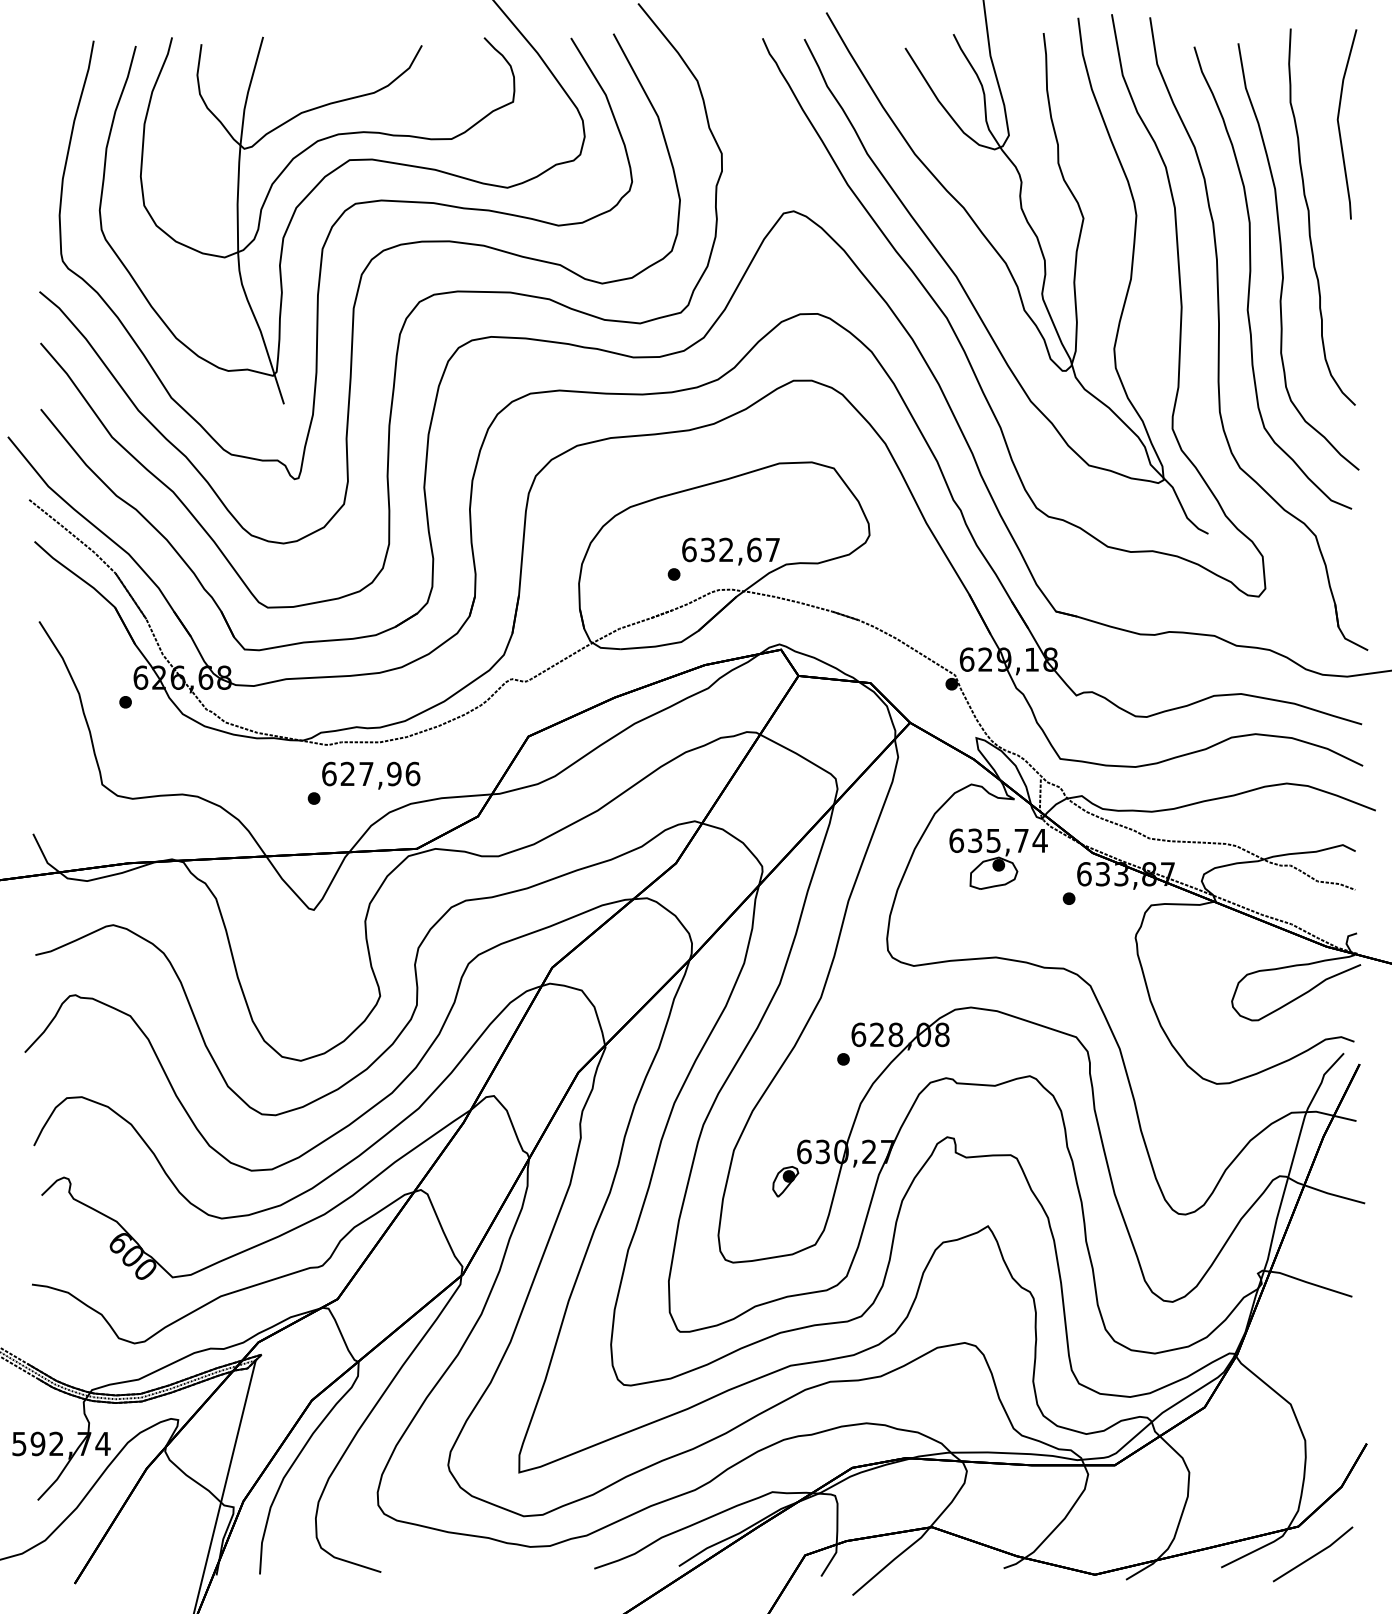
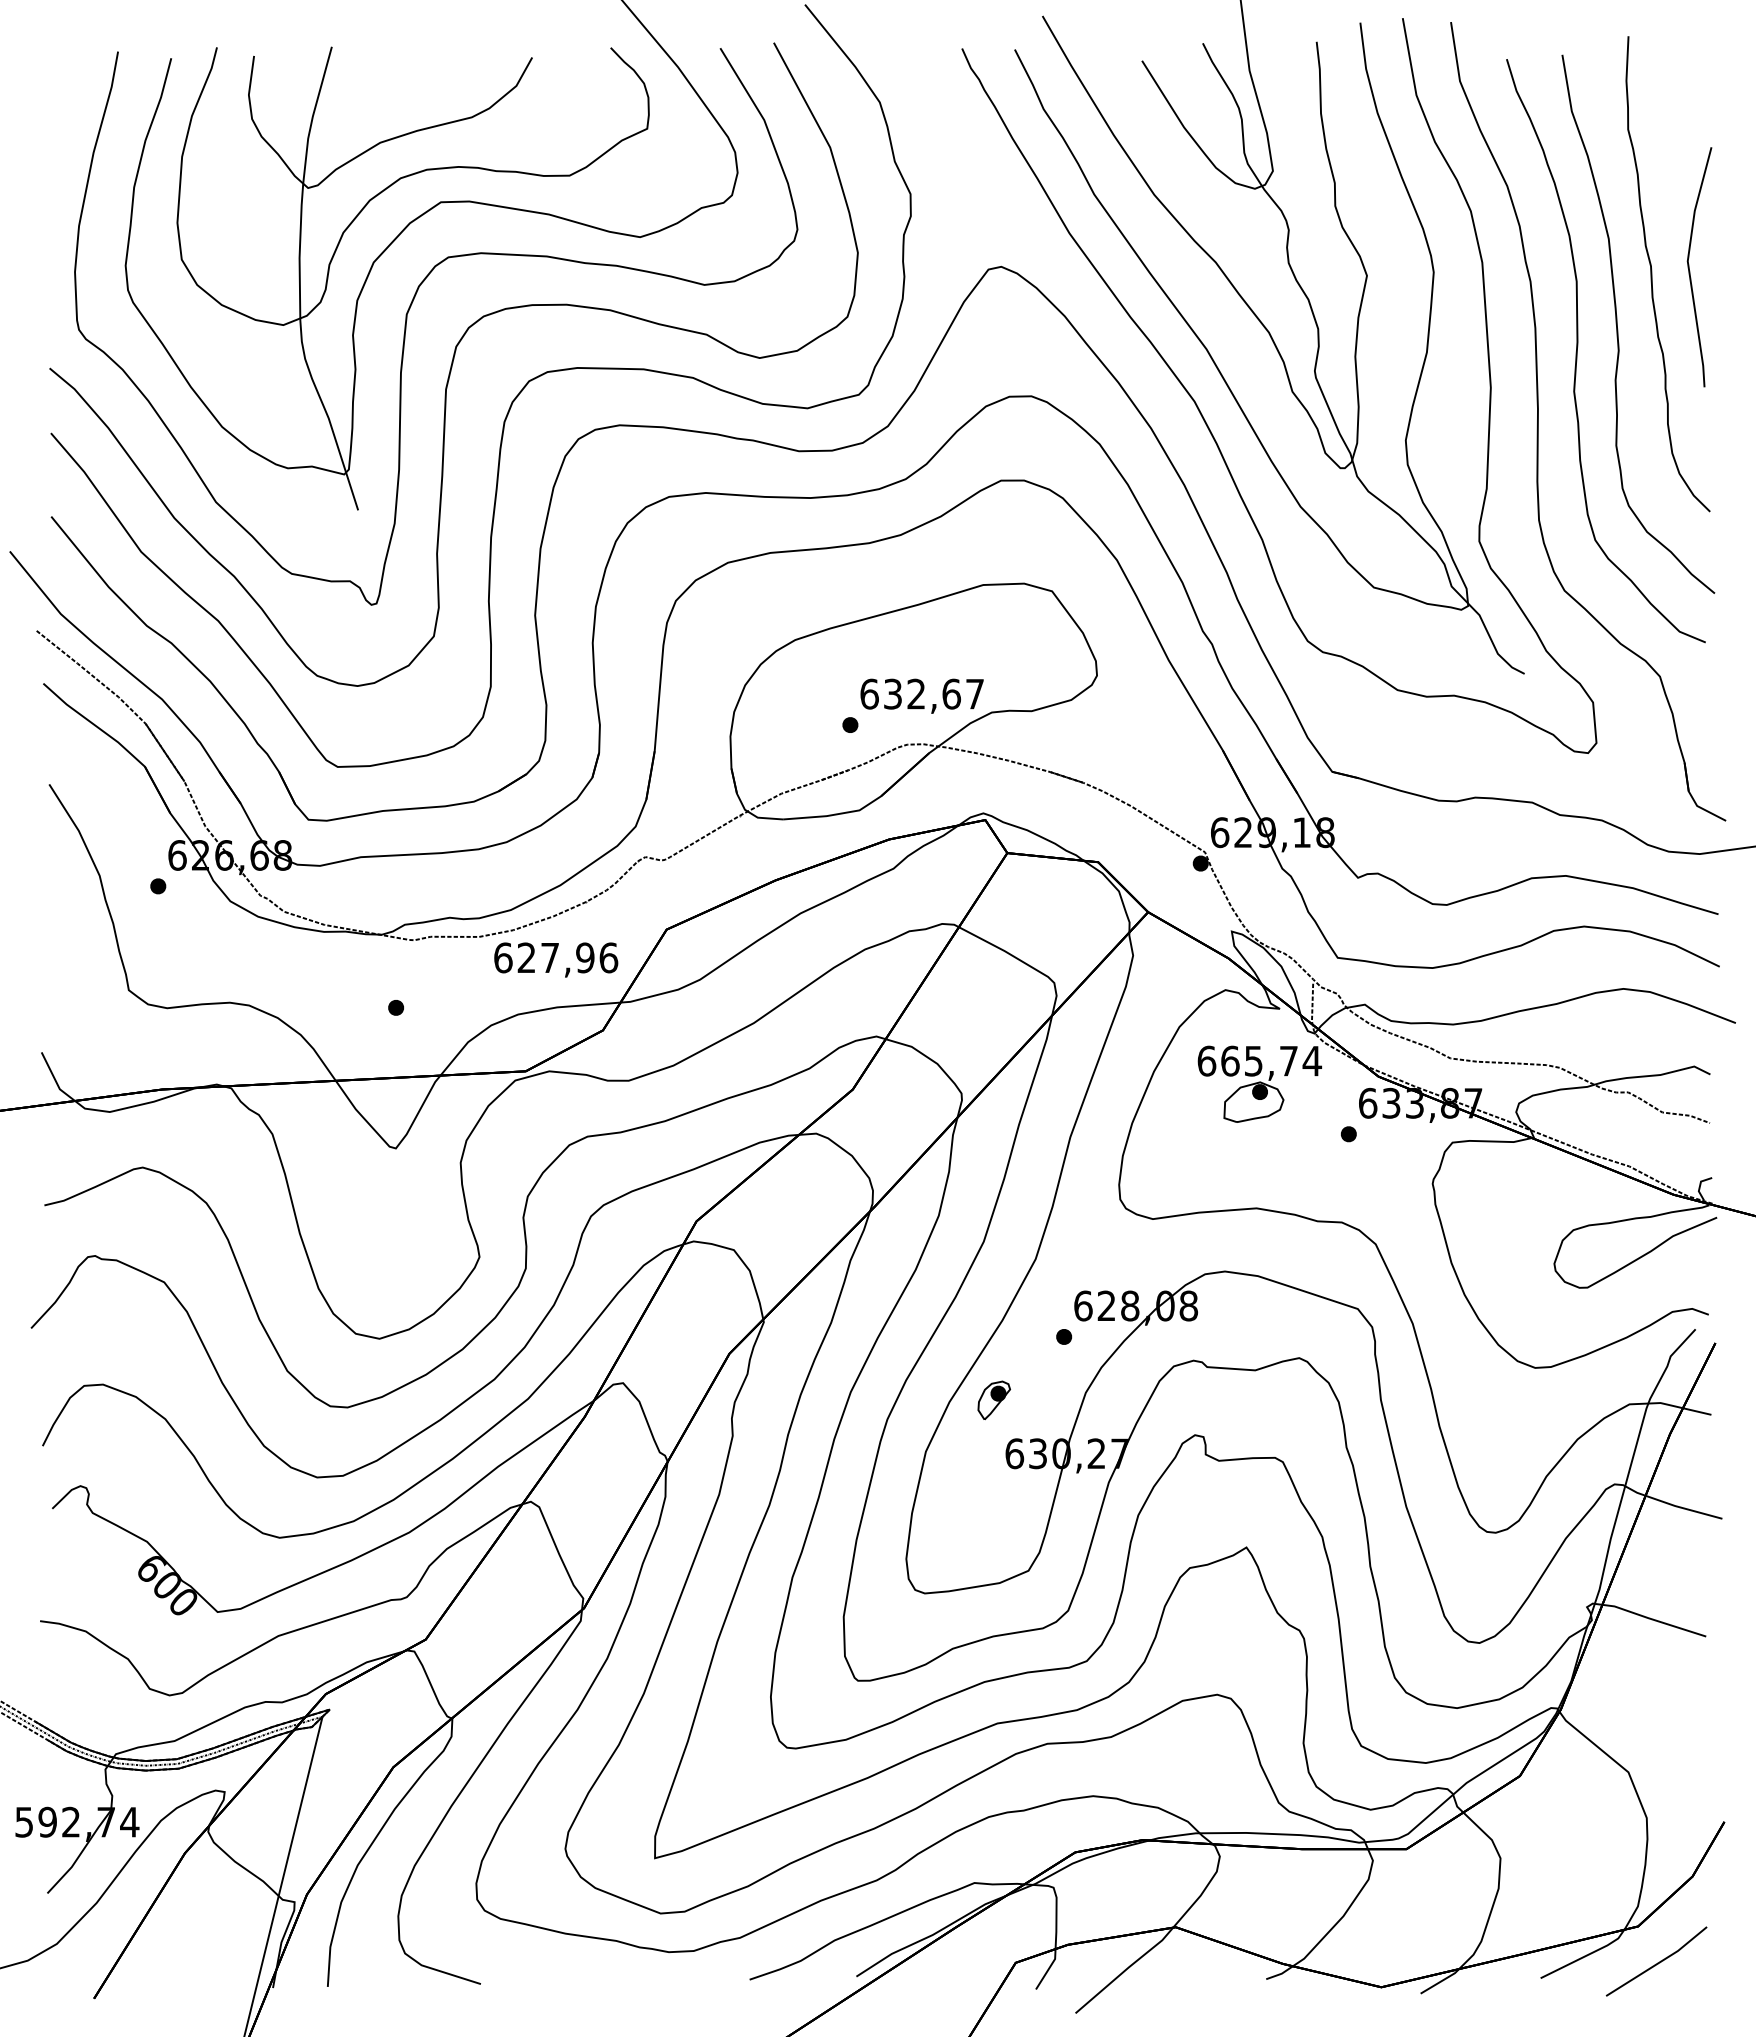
part: (1339, 127) -> (1690, 271), moved
text: (371, 775) -> (556, 959), moved
text: (975, 840) -> (1230, 1060), 635,74 -> 665,74
part: (785, 1181) -> (993, 1400), moved

